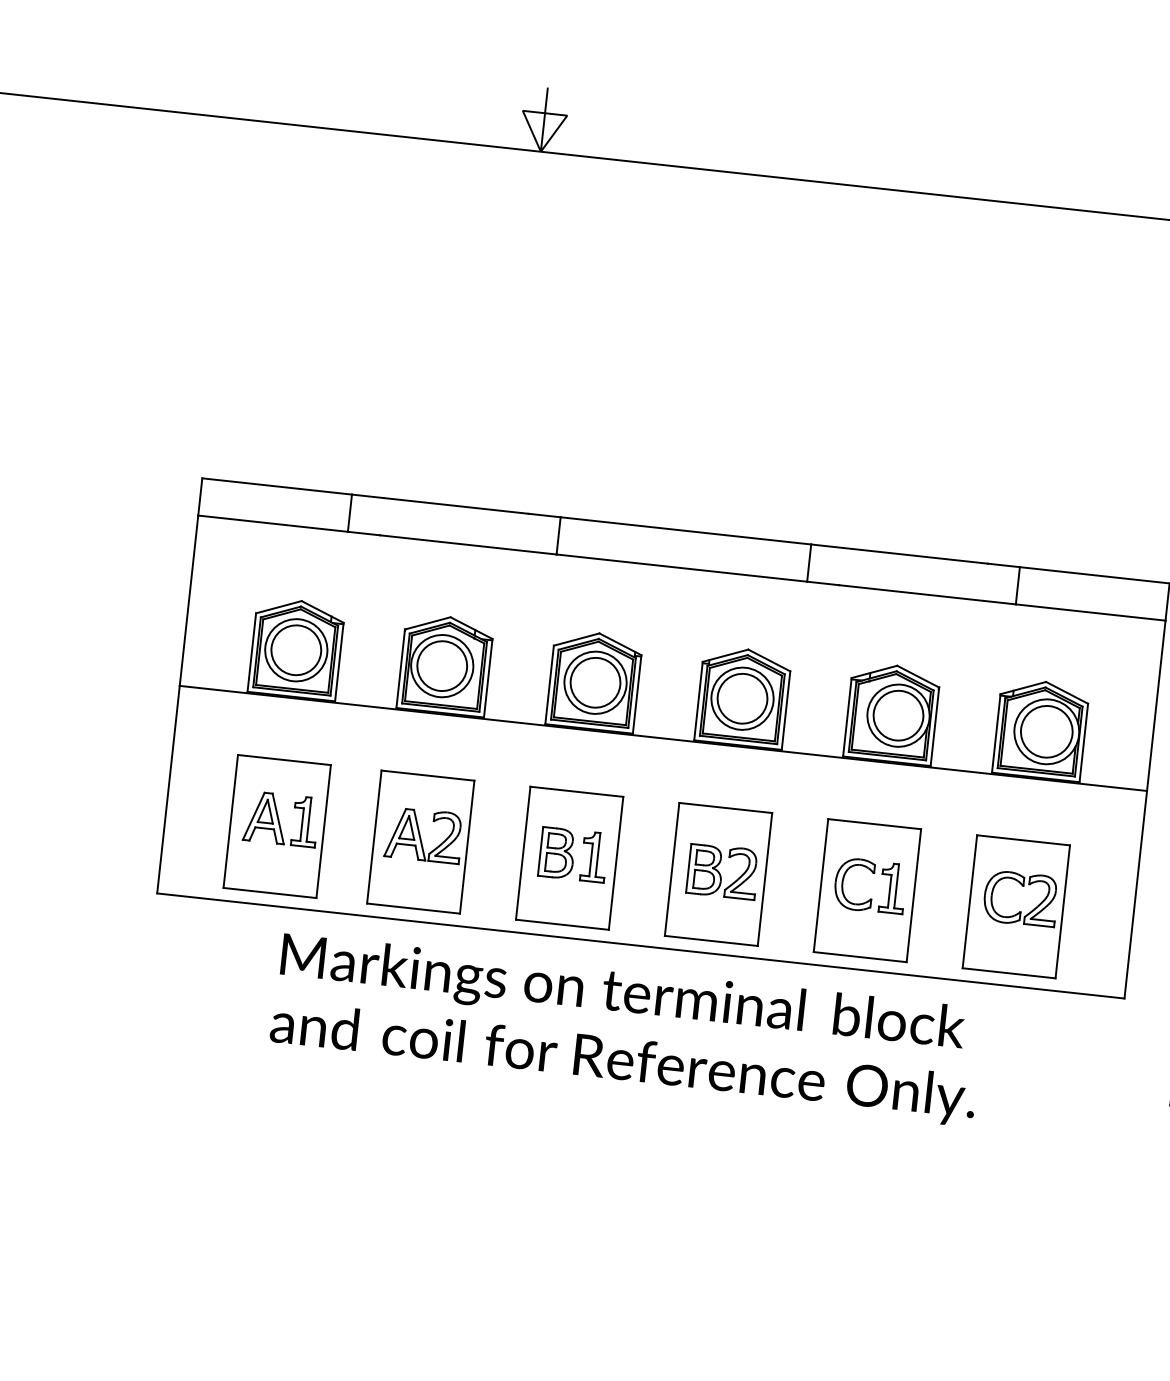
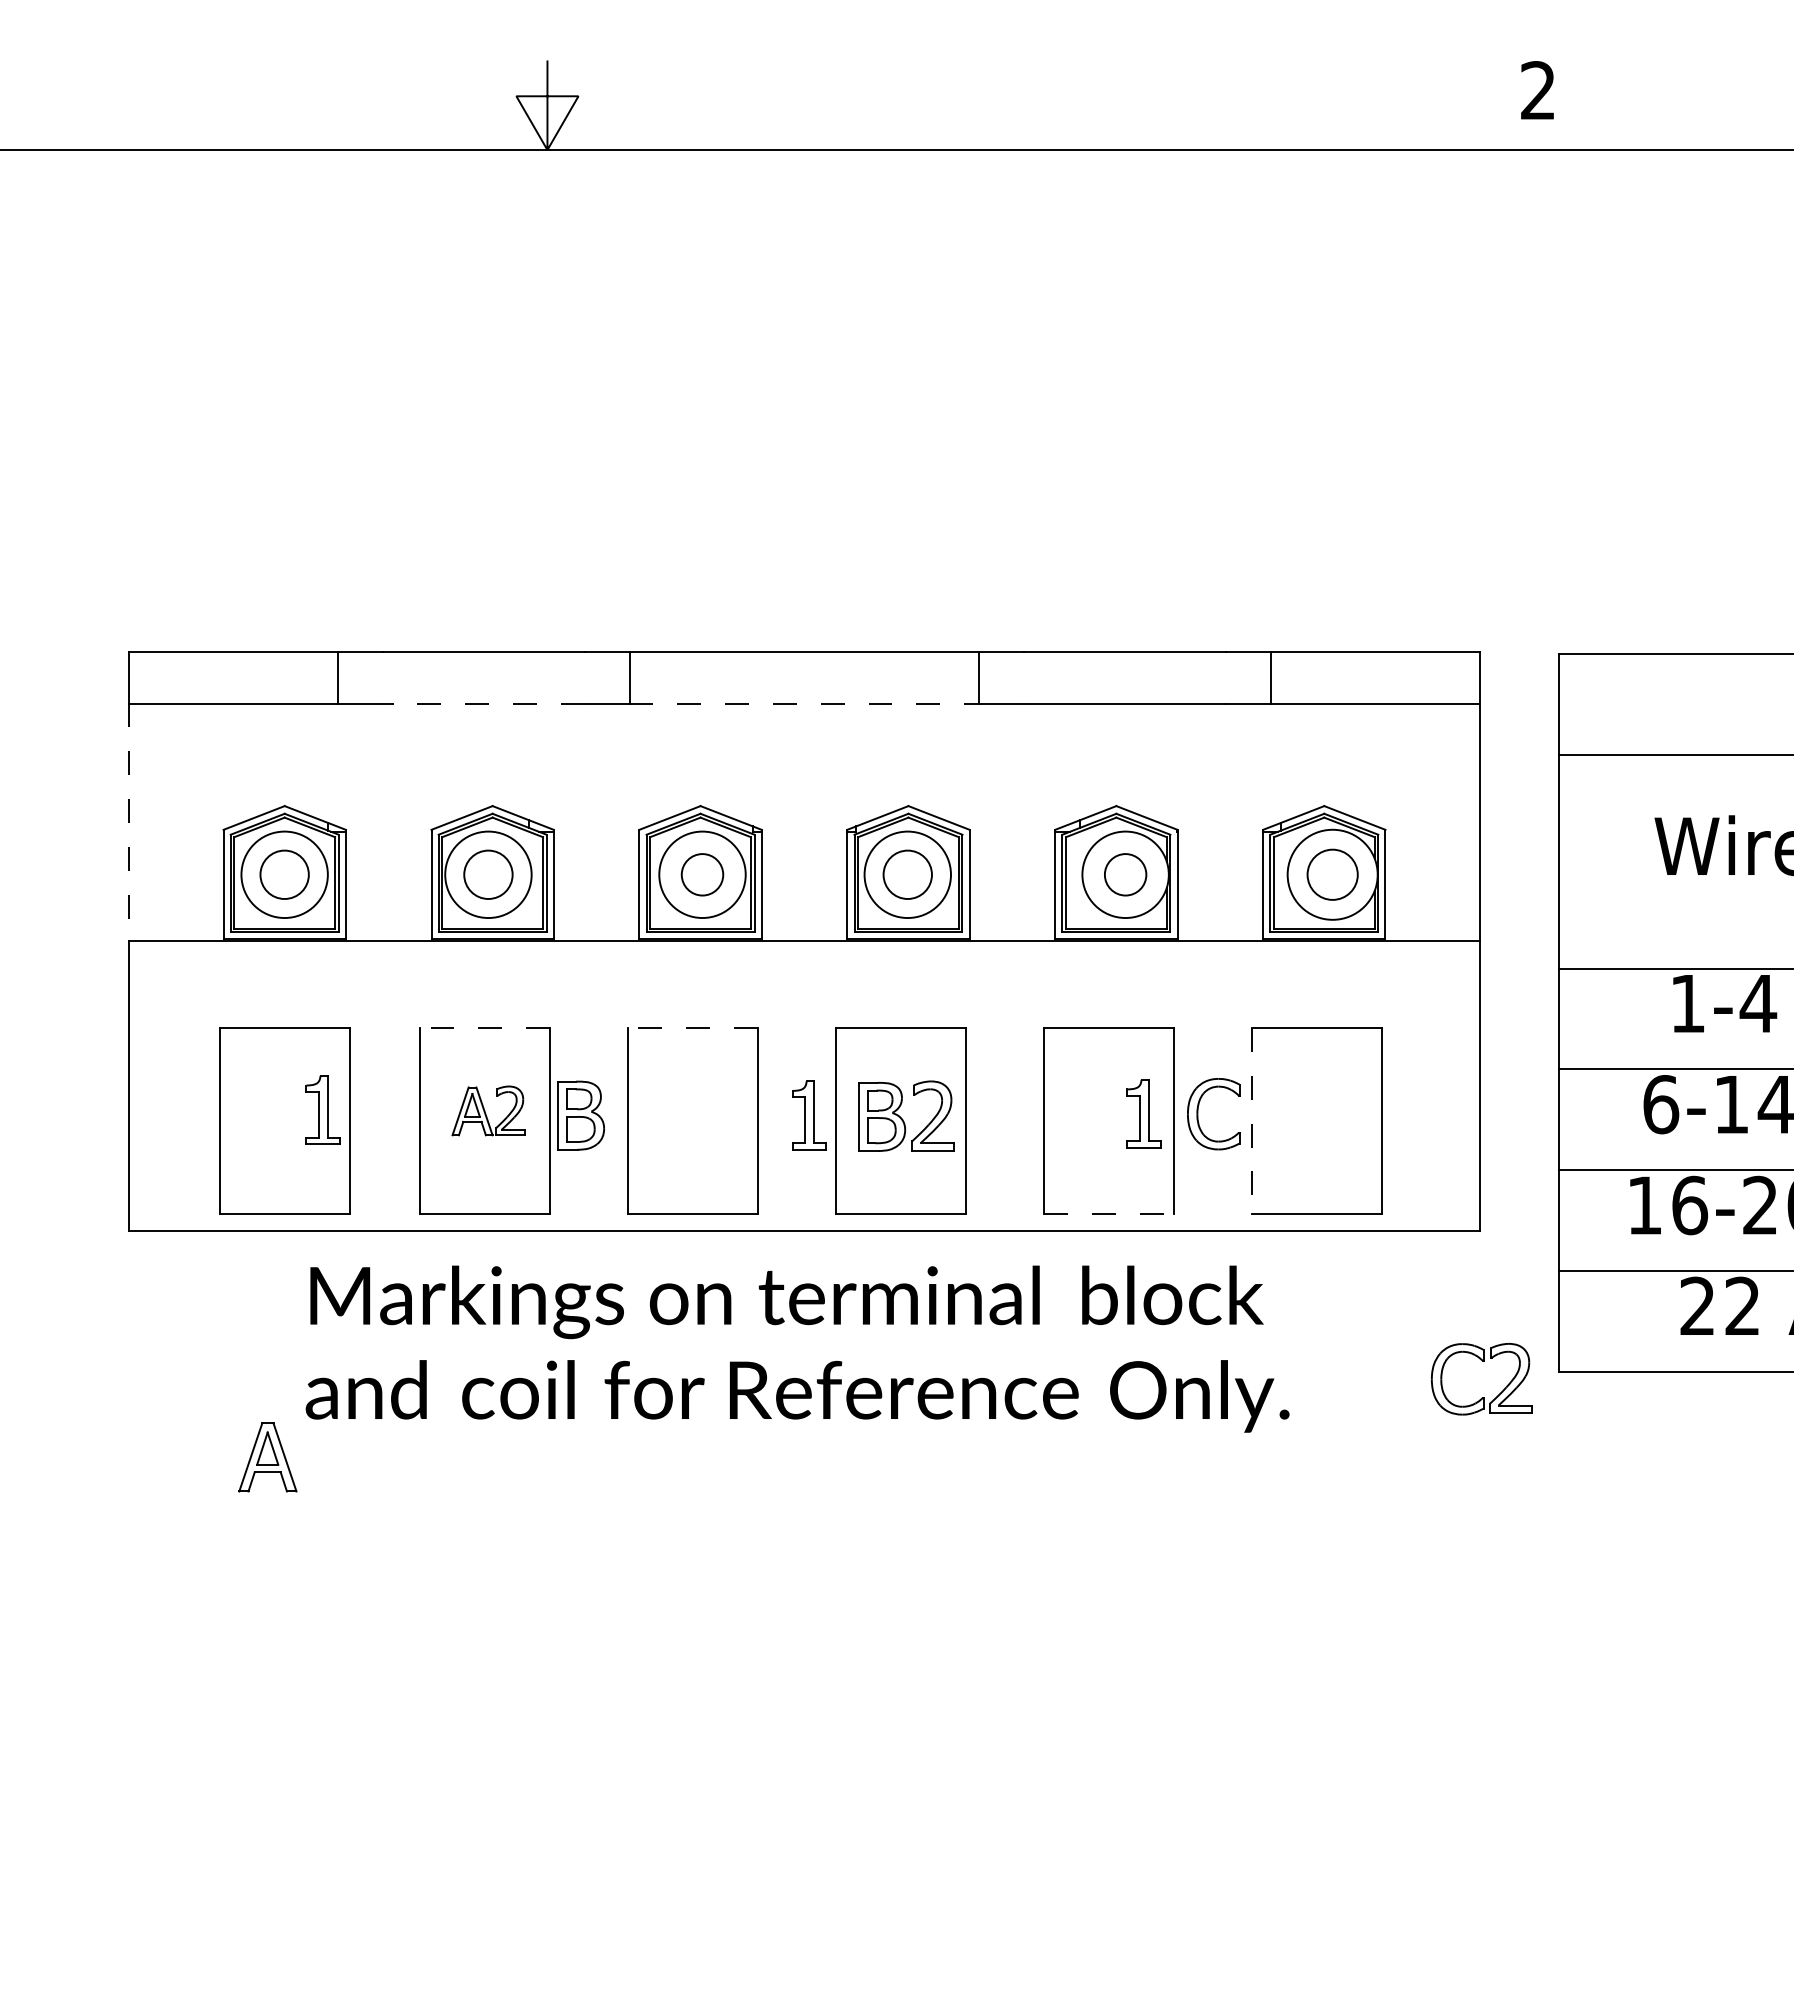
line: (452, 543) -> (483, 703), solid -> dashed
line: (681, 568) -> (804, 703), solid -> dashed
line: (189, 600) -> (129, 822), solid -> dashed
circle: (296, 650) -> (284, 874), size x0.7
circle: (442, 665) -> (488, 874), size x0.7
circle: (595, 682) -> (702, 874), size x0.6
circle: (742, 698) -> (907, 874), size x0.7
circle: (898, 715) -> (1125, 874), size x0.6
circle: (1046, 731) -> (1332, 874), size x0.7
line: (428, 775) -> (485, 1028), solid -> dashed
line: (577, 792) -> (693, 1028), solid -> dashed
part: (265, 817) -> (267, 1457), moved
part: (423, 834) -> (488, 1110), size x0.7
part: (556, 852) -> (580, 1115), moved
part: (594, 857) -> (809, 1115), moved
part: (843, 883) -> (1198, 1114), moved
line: (970, 901) -> (1252, 1120), solid -> dashed
part: (1019, 911) -> (1481, 1397), moved
line: (859, 956) -> (1108, 1213), solid -> dashed

